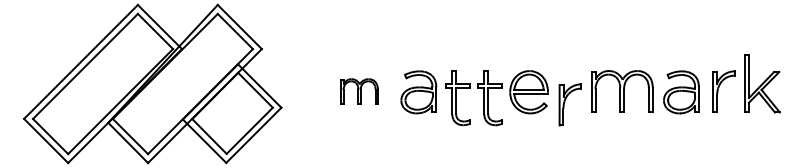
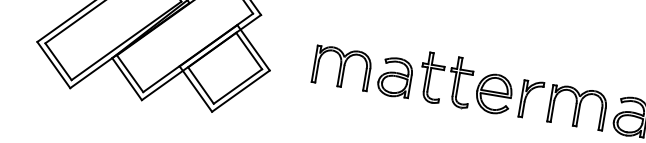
part: (359, 91) -> (342, 67), size x1.67
part: (483, 98) -> (454, 81), moved
part: (569, 104) -> (530, 99), moved

